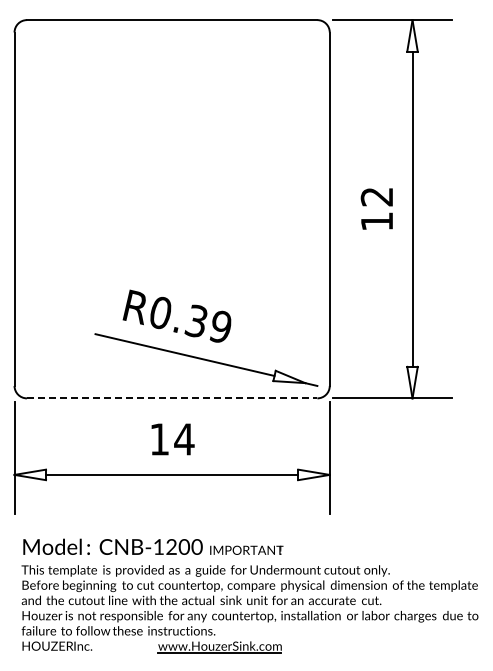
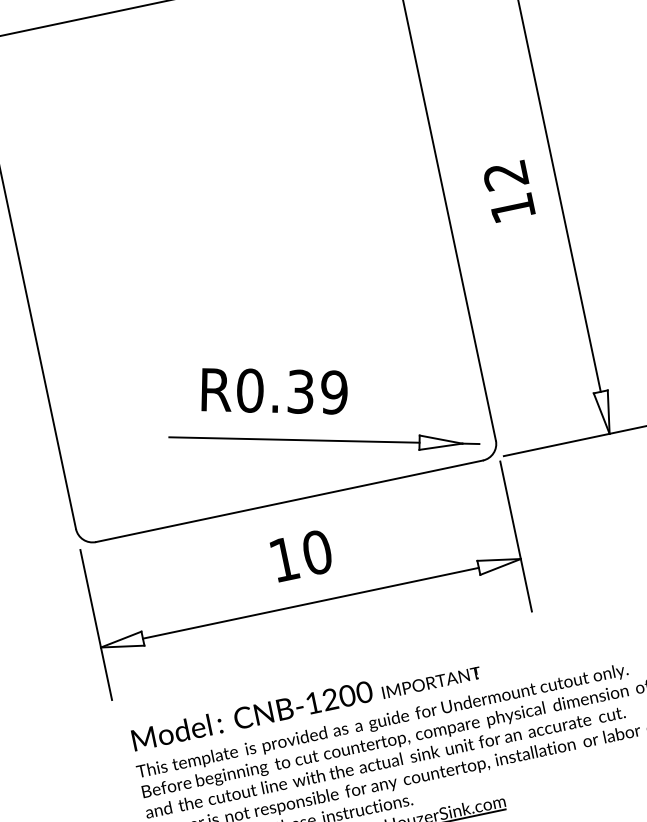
line: (172, 398) -> (289, 501), dashed -> solid
text: (184, 439) -> (317, 552), 14 -> 10

